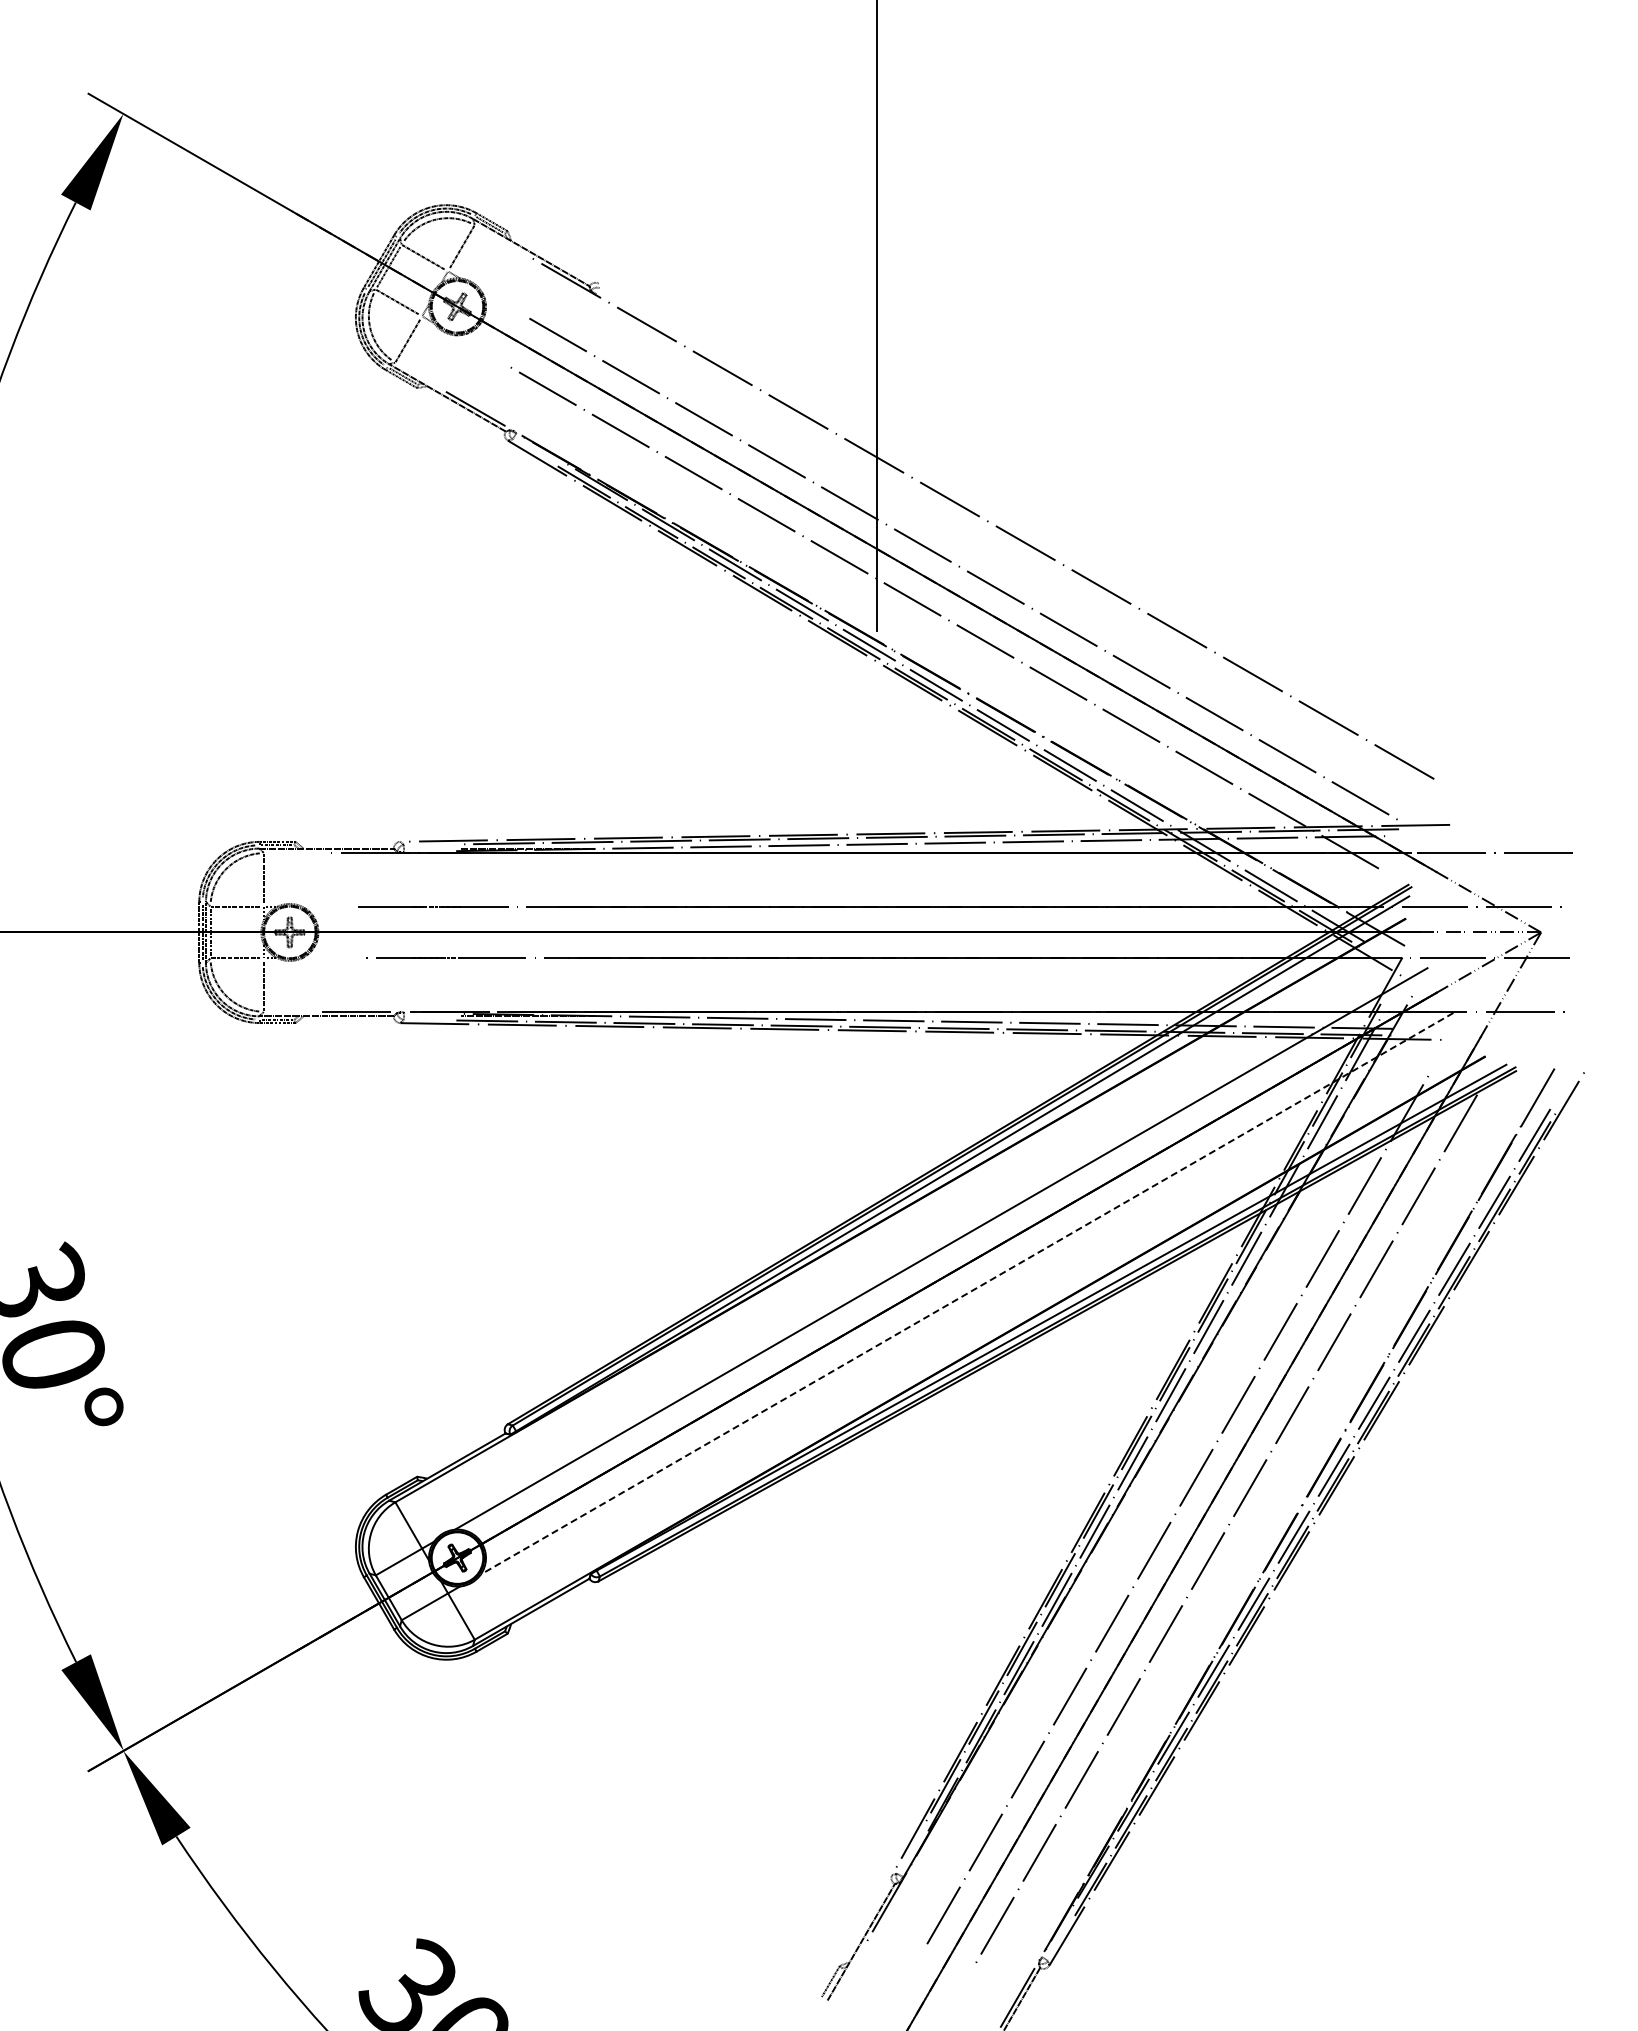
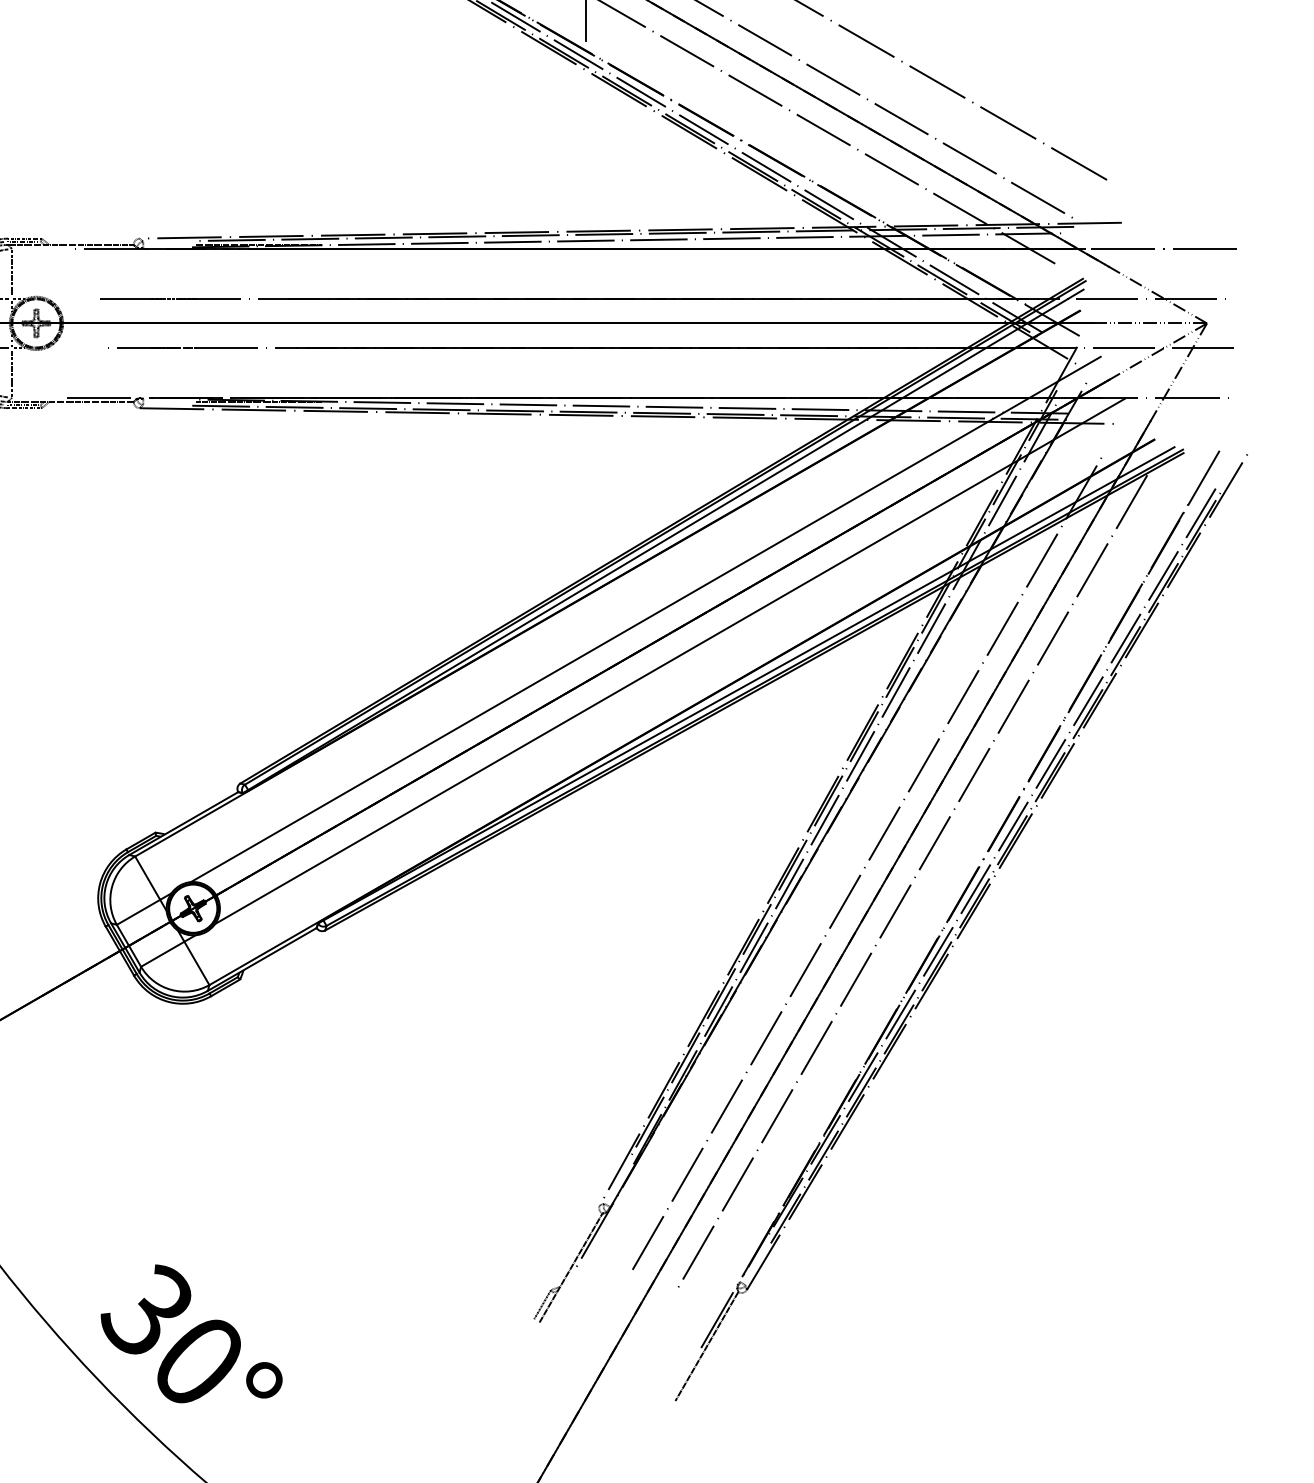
line: (967, 1293) -> (670, 661), dashed -> solid

